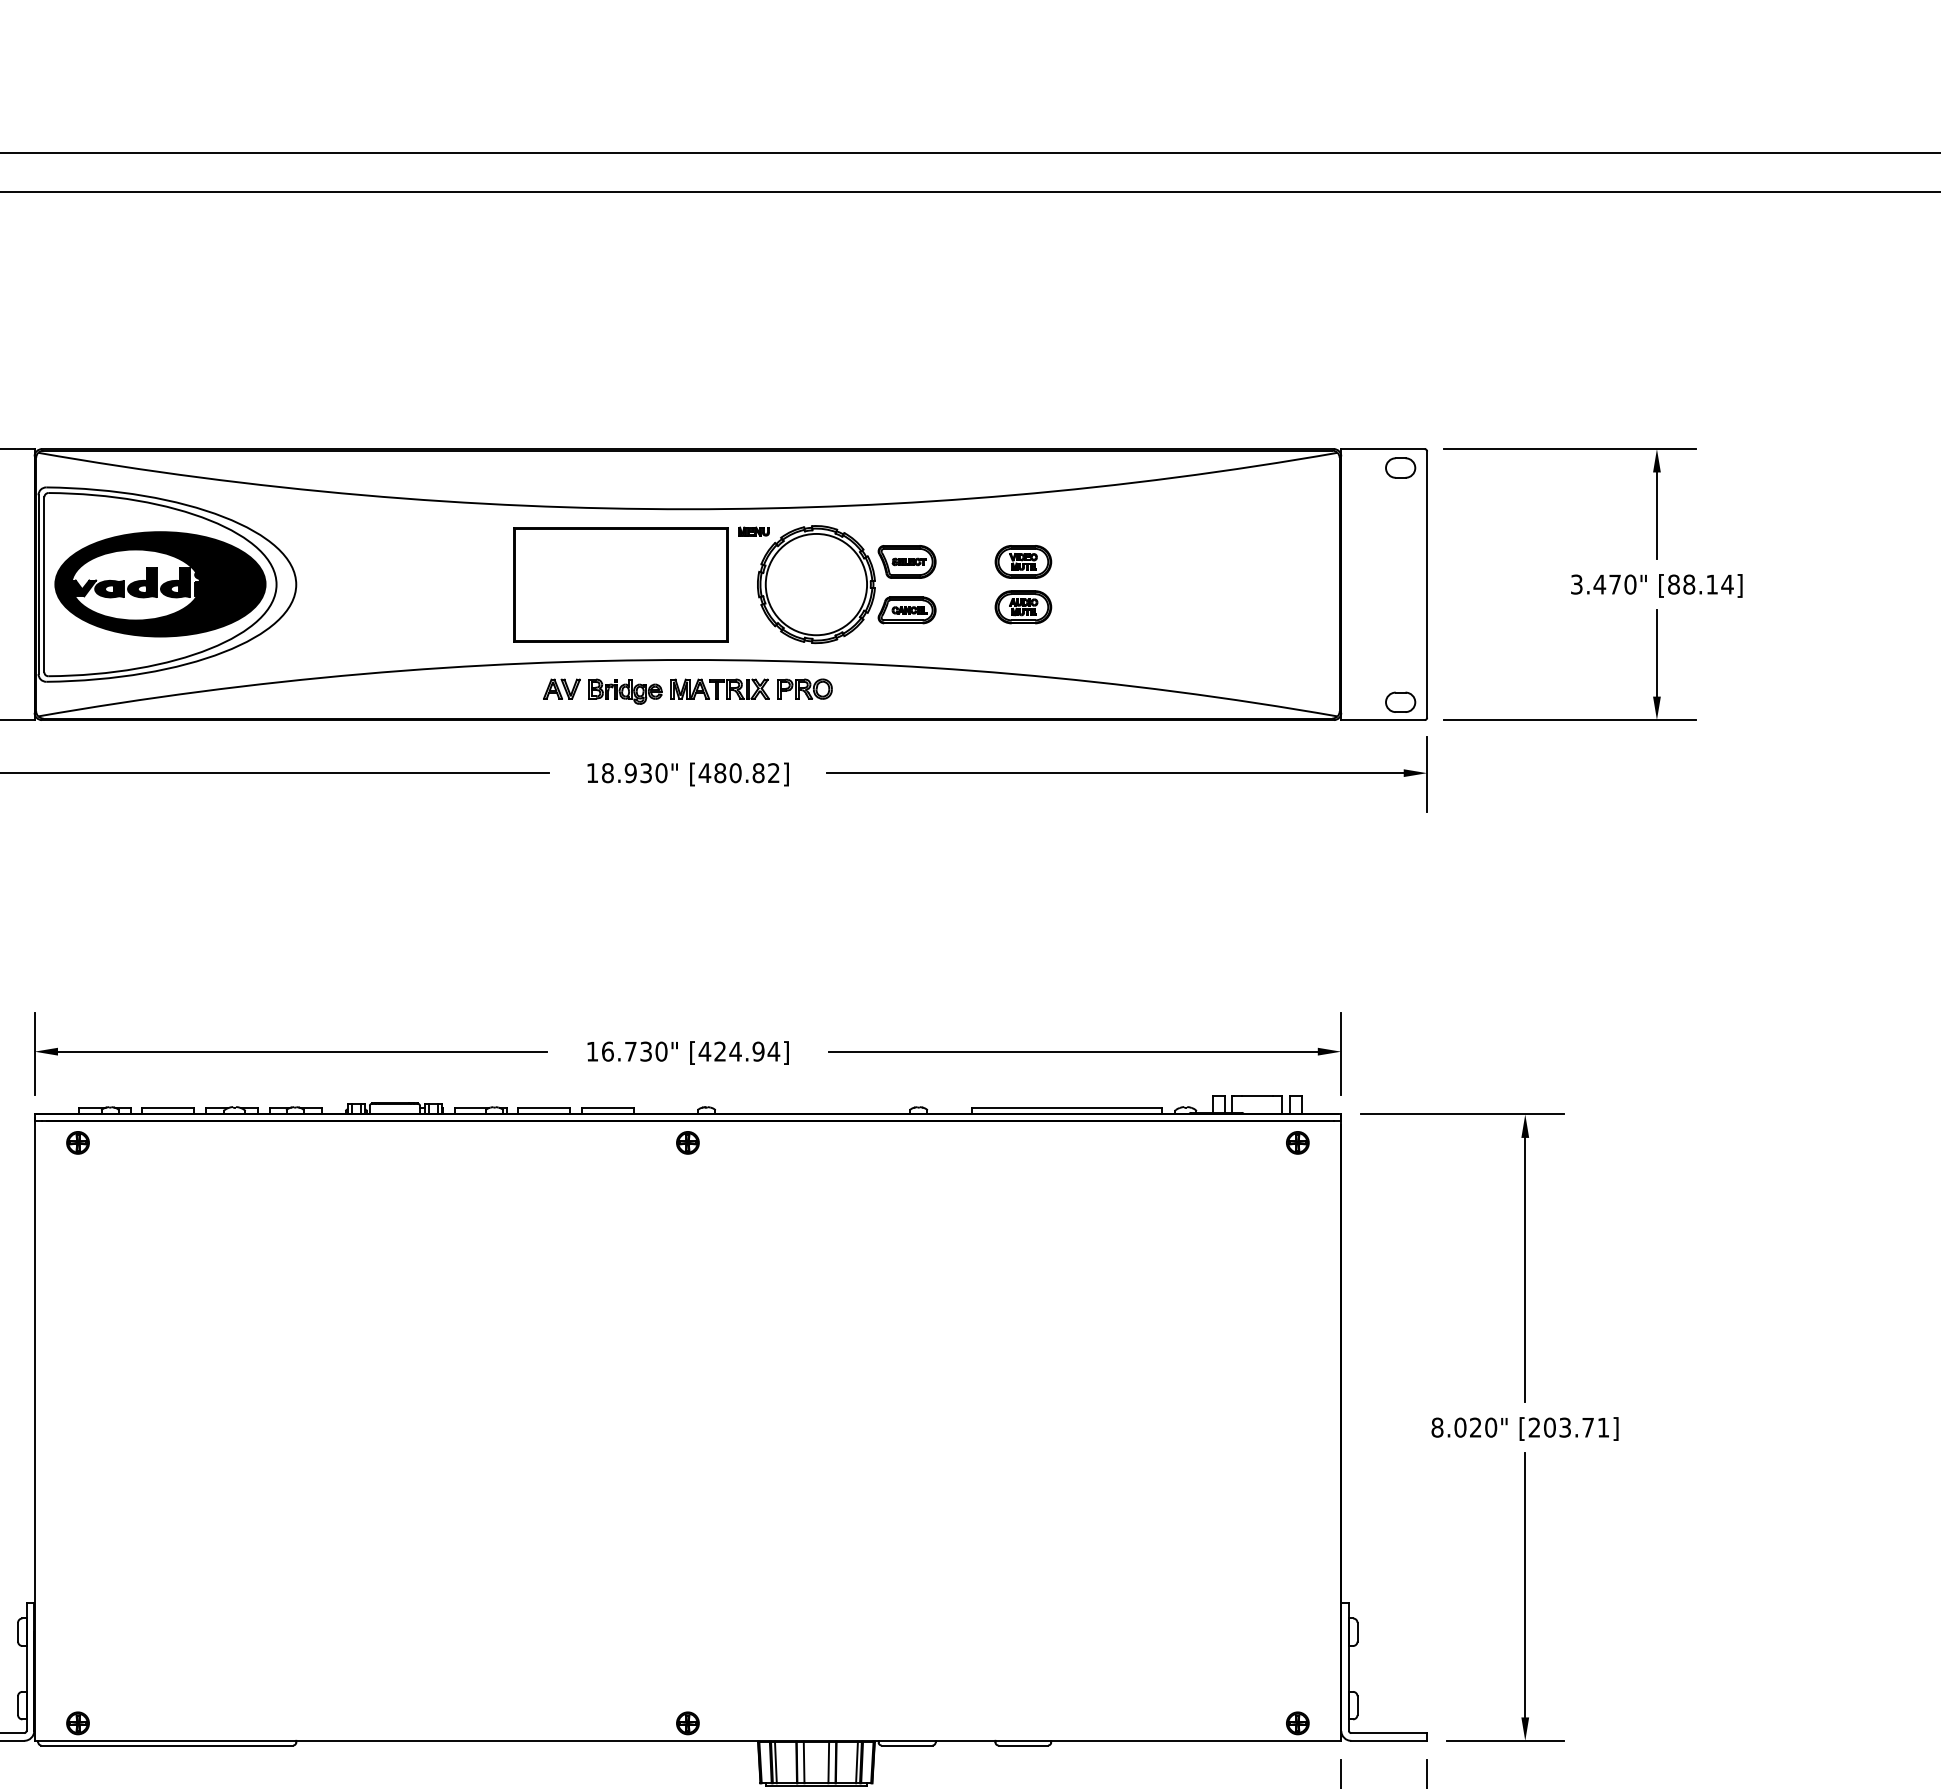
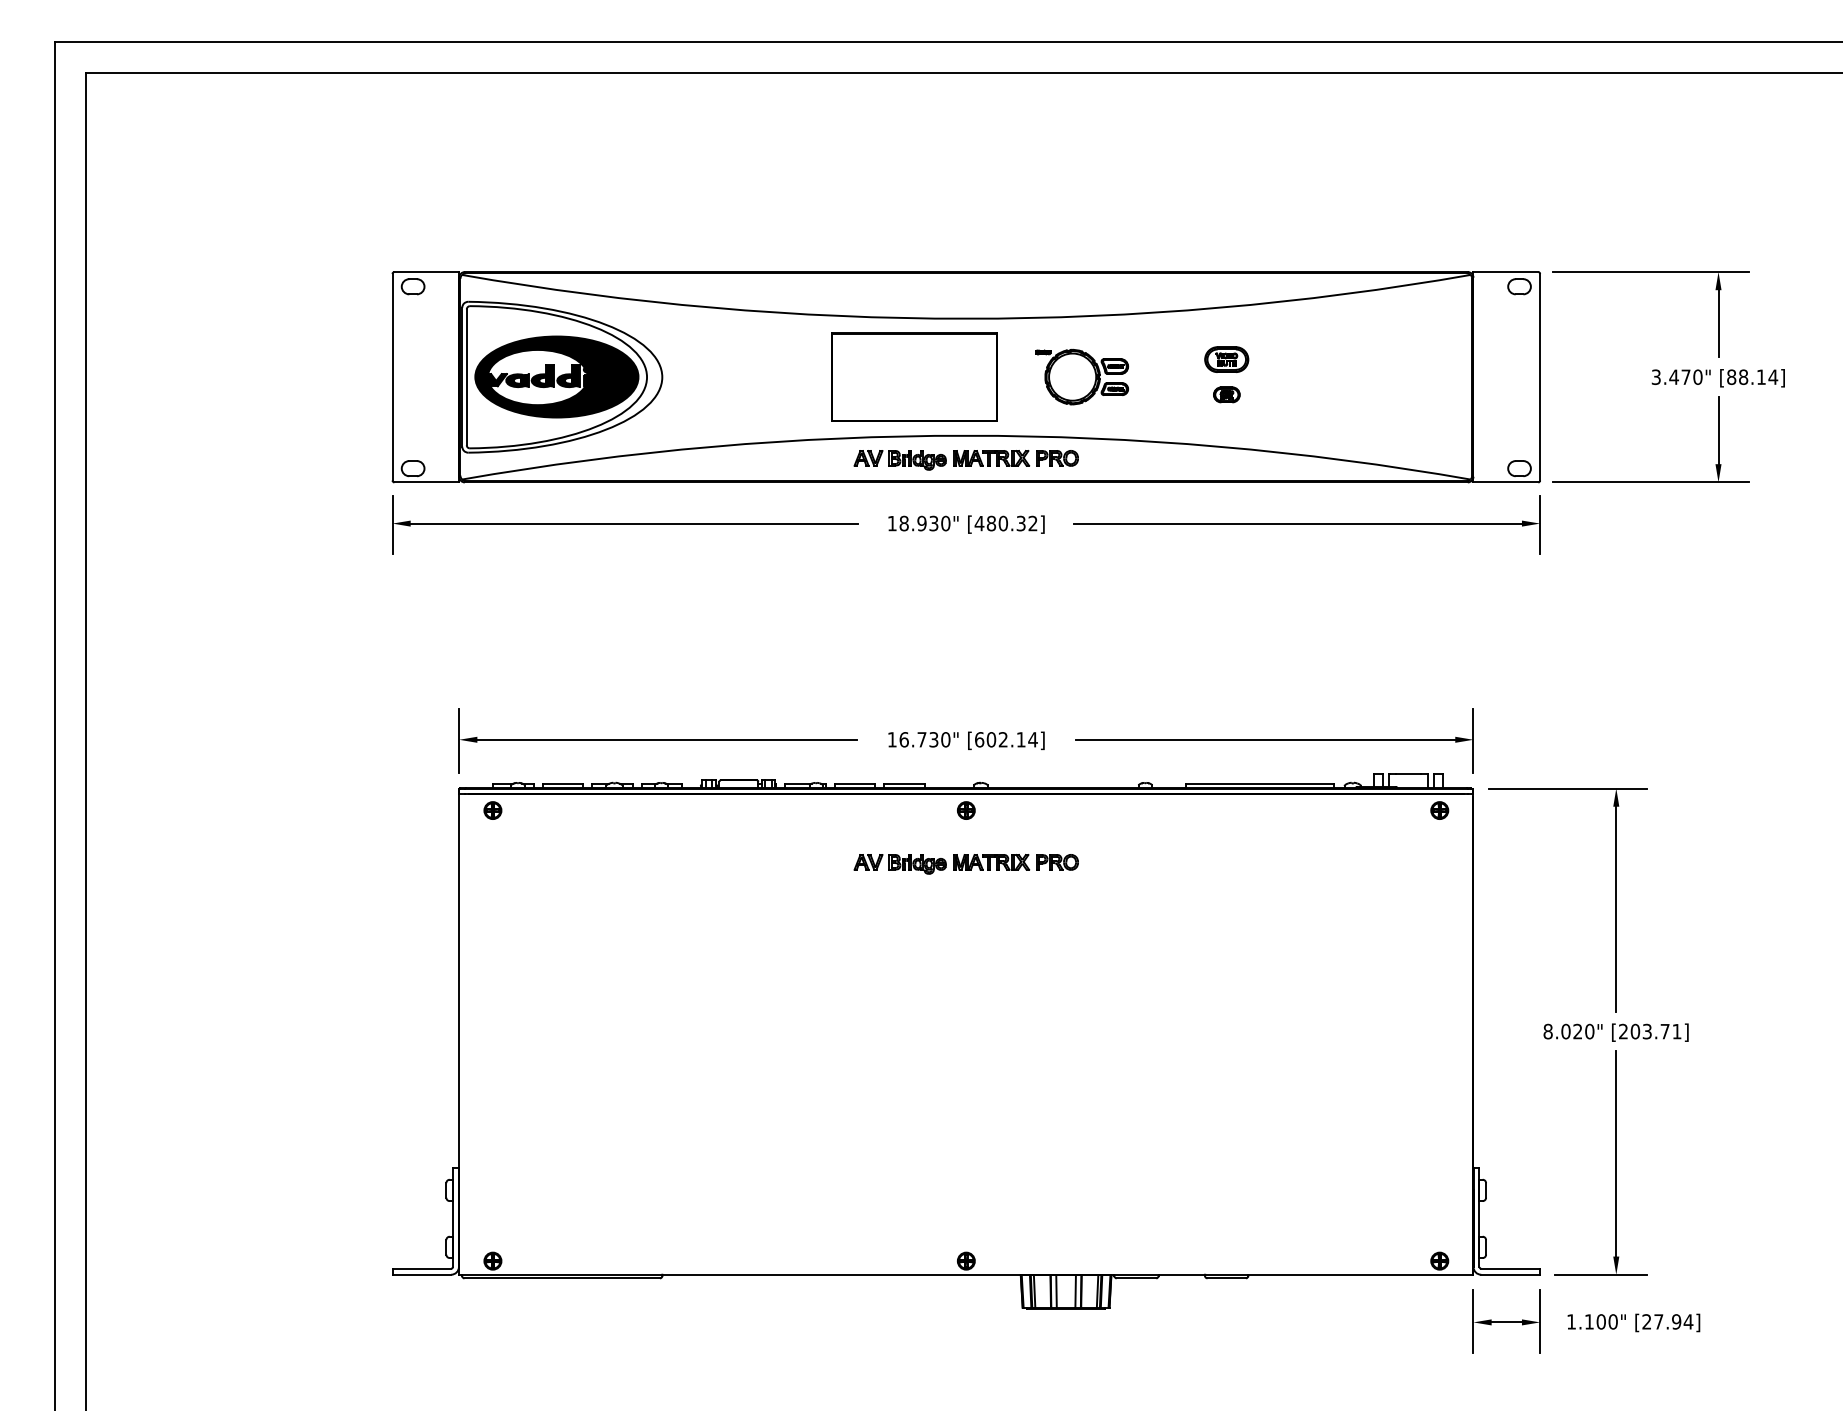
part: (837, 583) -> (1082, 376), size x0.6
part: (1023, 606) -> (1226, 394), size x0.6
text: (757, 773) -> (1020, 523), [480.82] -> [480.32]
text: (730, 1051) -> (999, 739), [424.94] -> [602.14]
part: (686, 1212) -> (965, 864), added

